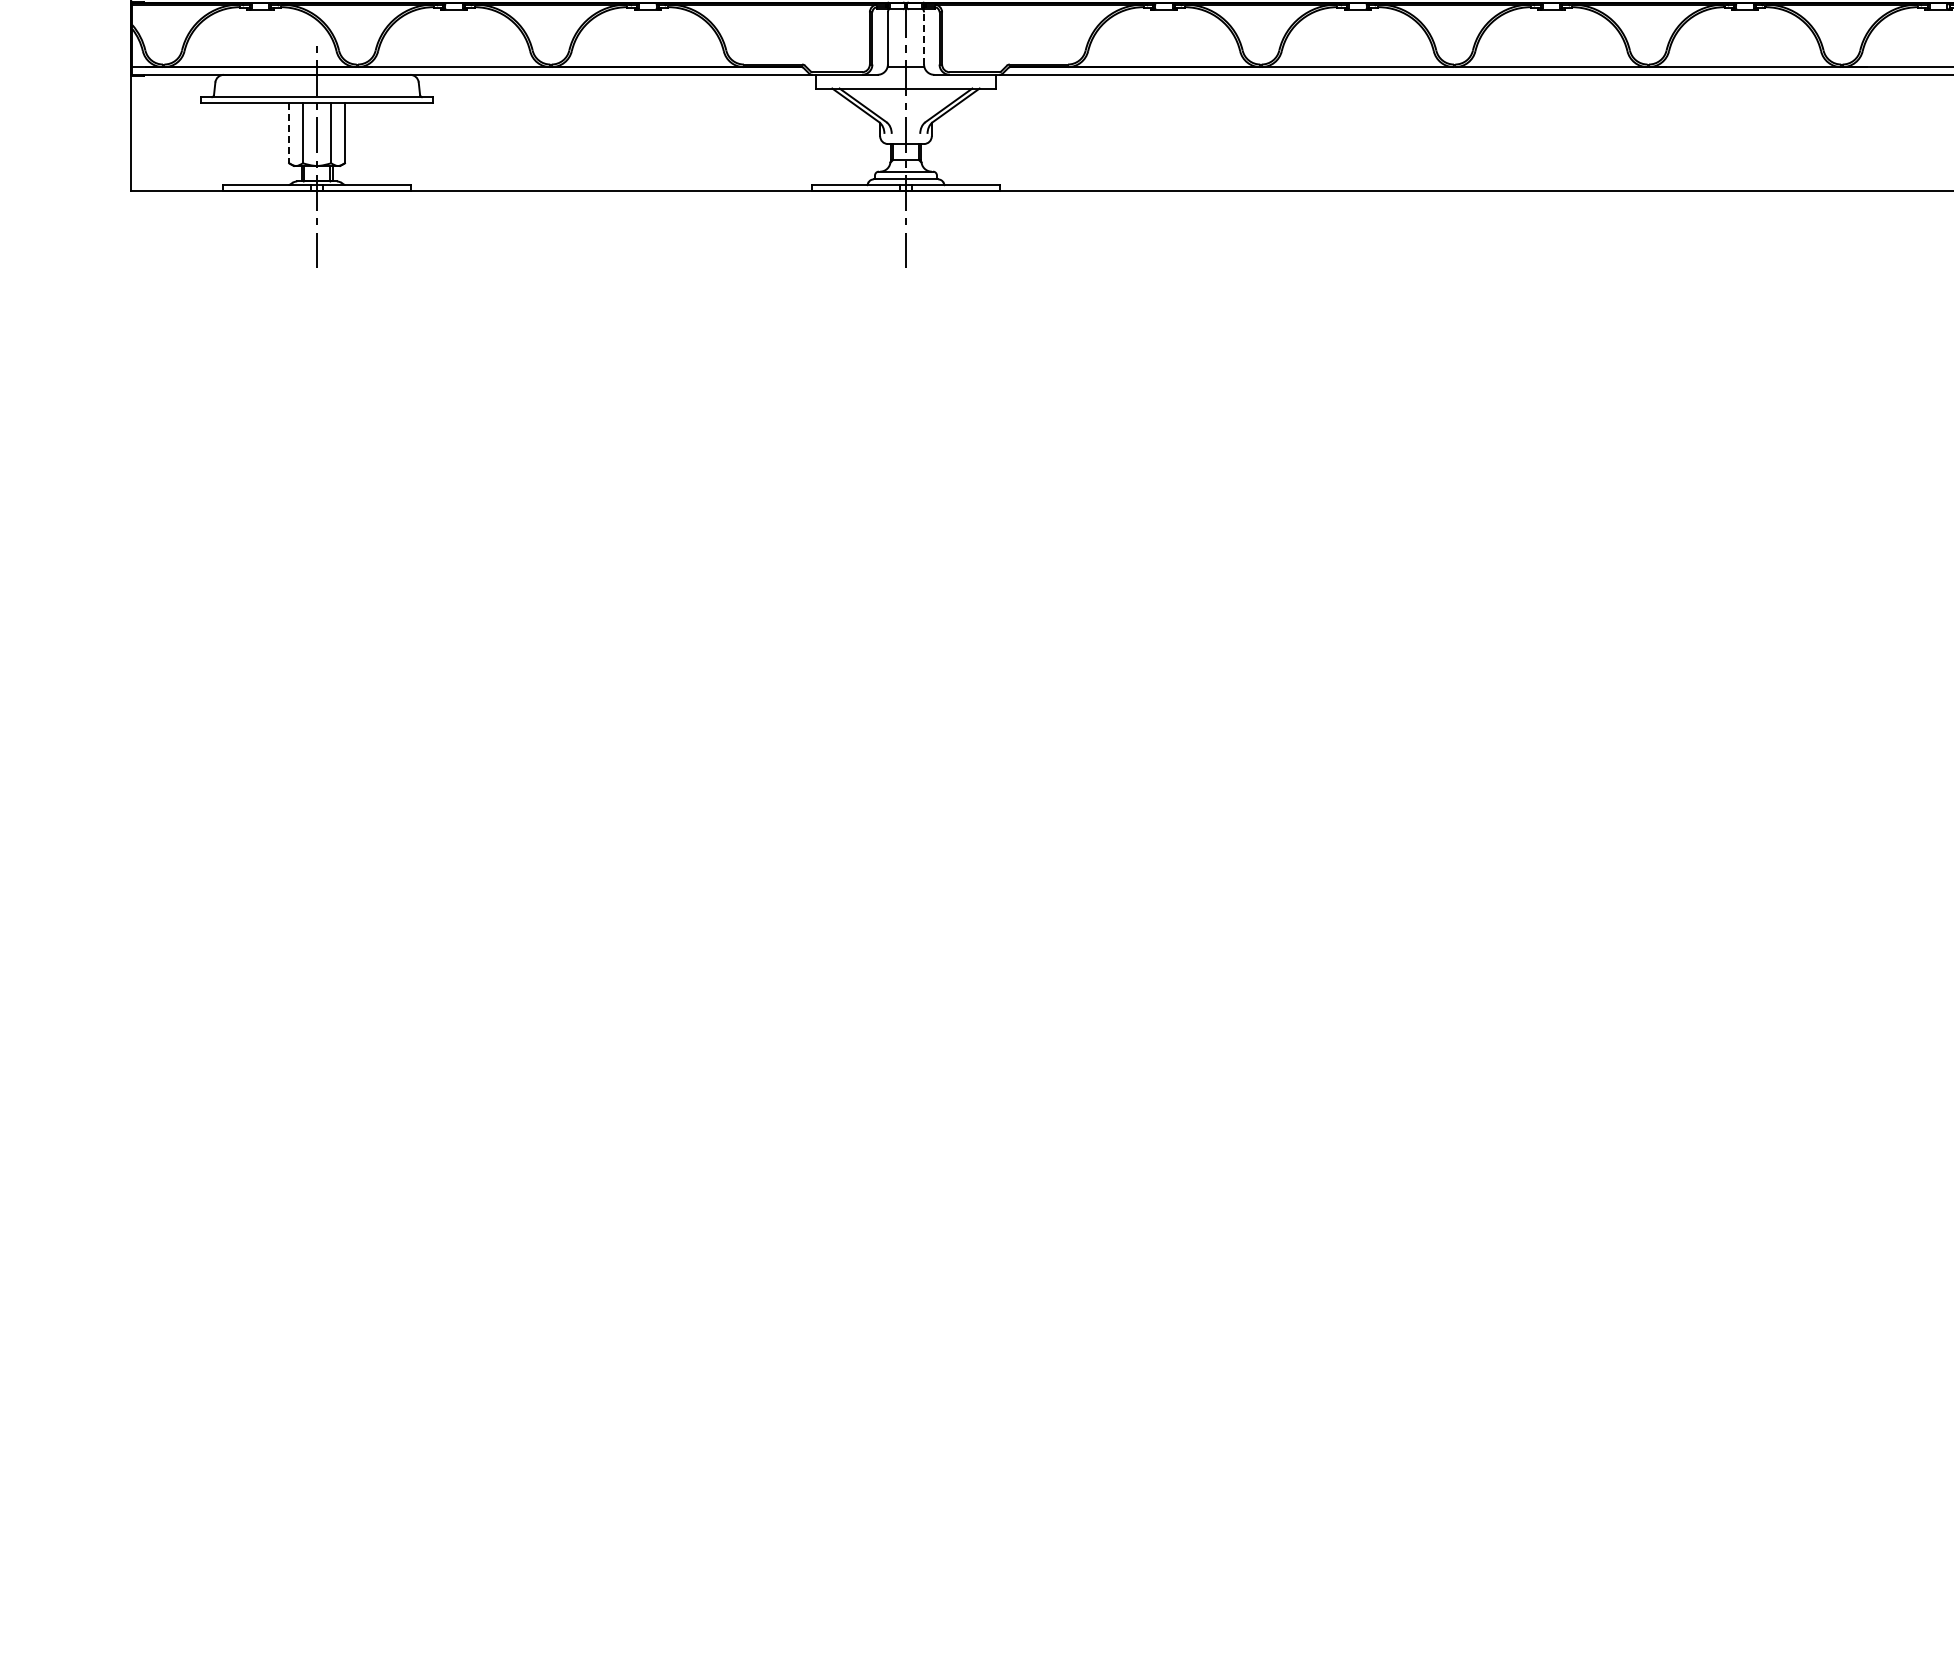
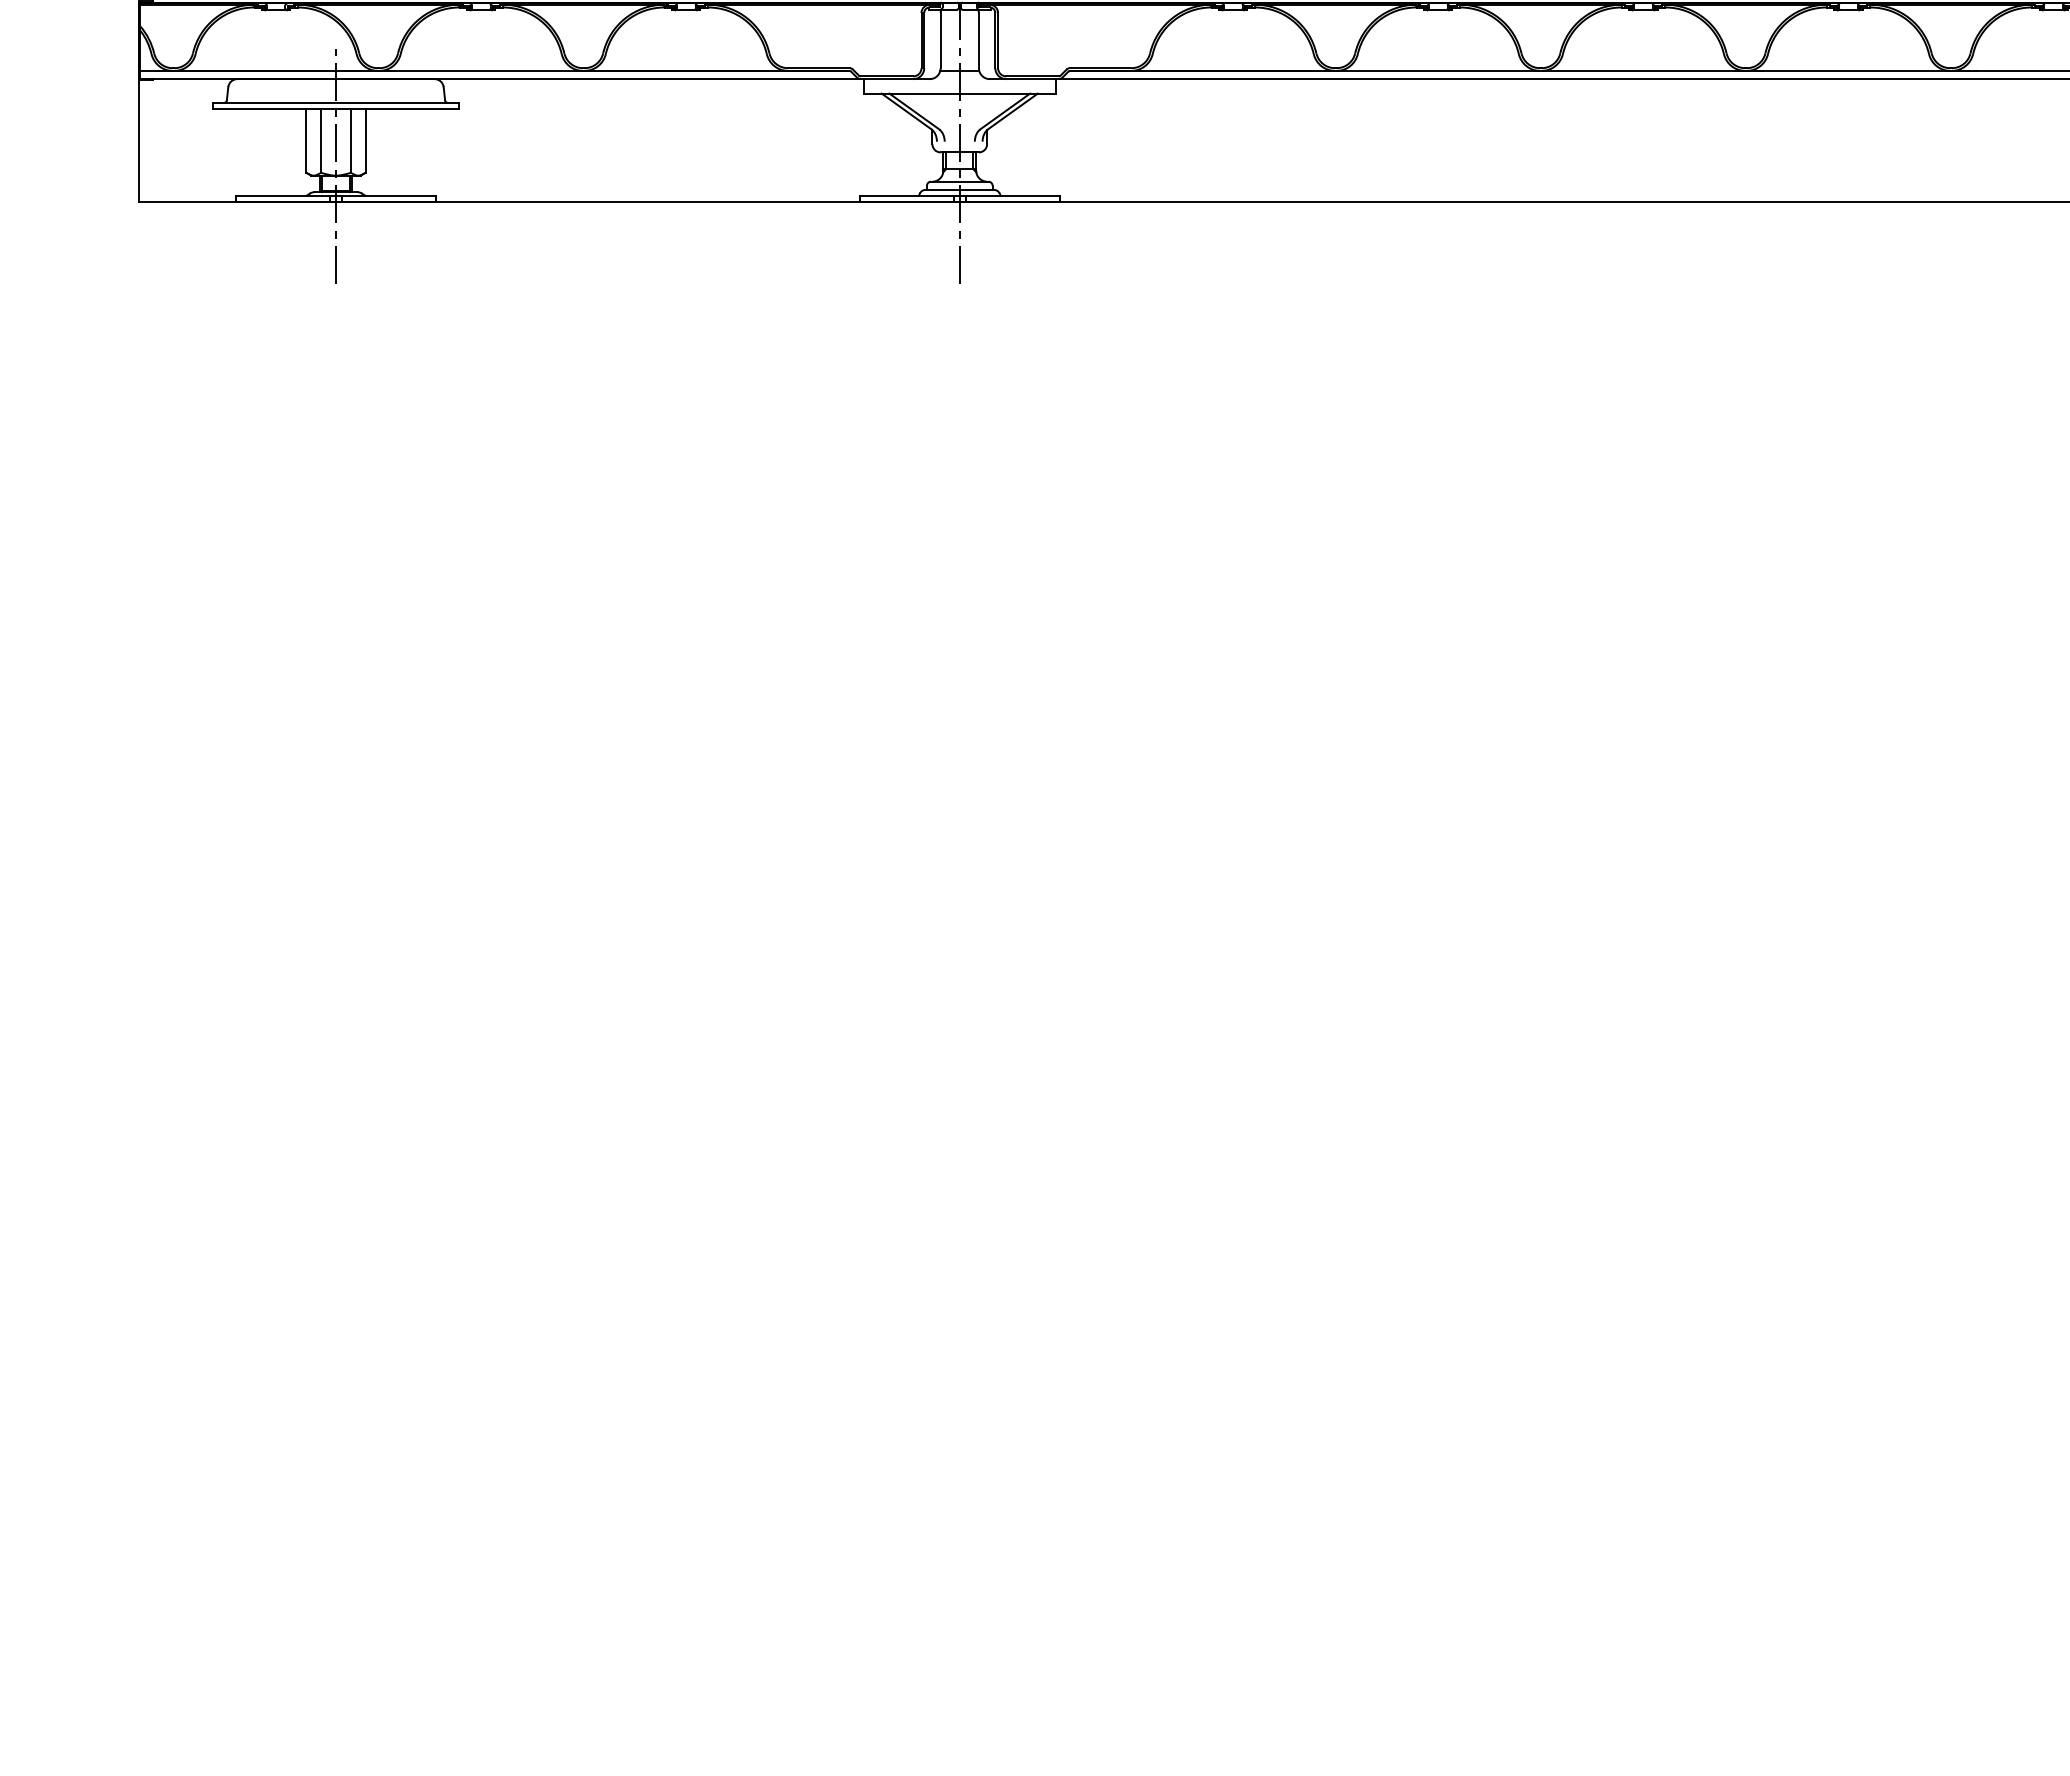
line: (924, 37) -> (979, 39), dashed -> solid
line: (289, 133) -> (306, 141), dashed -> solid

